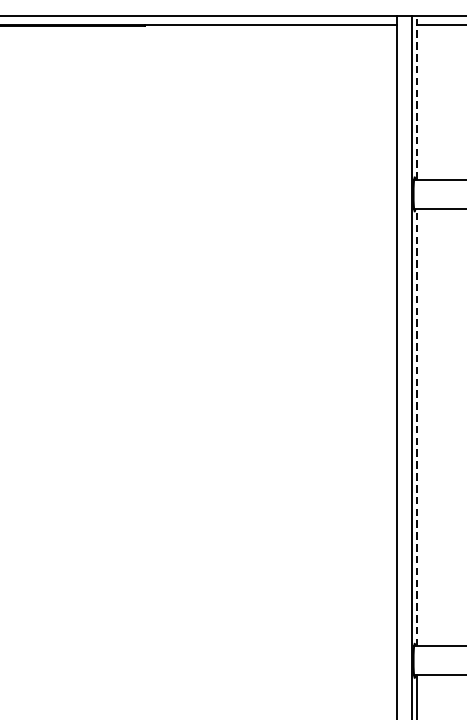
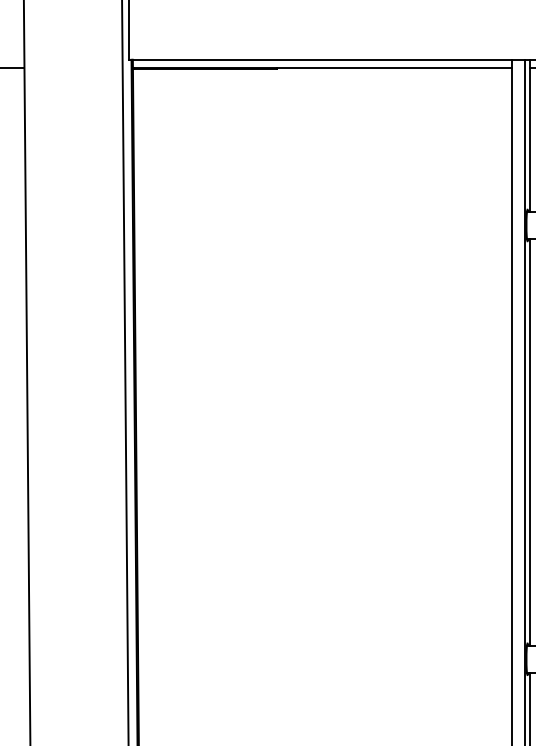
line: (417, 97) -> (530, 135), dashed -> solid
line: (417, 426) -> (530, 441), dashed -> solid

